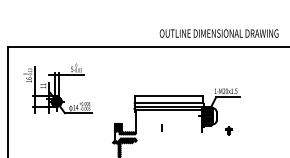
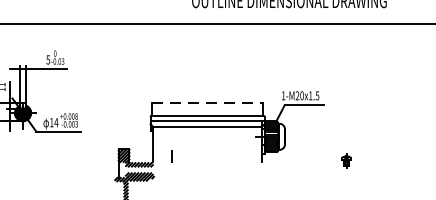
line: (169, 95) -> (207, 102), solid -> dashed
line: (161, 127) -> (170, 155), moved
part: (228, 130) -> (345, 160), moved

